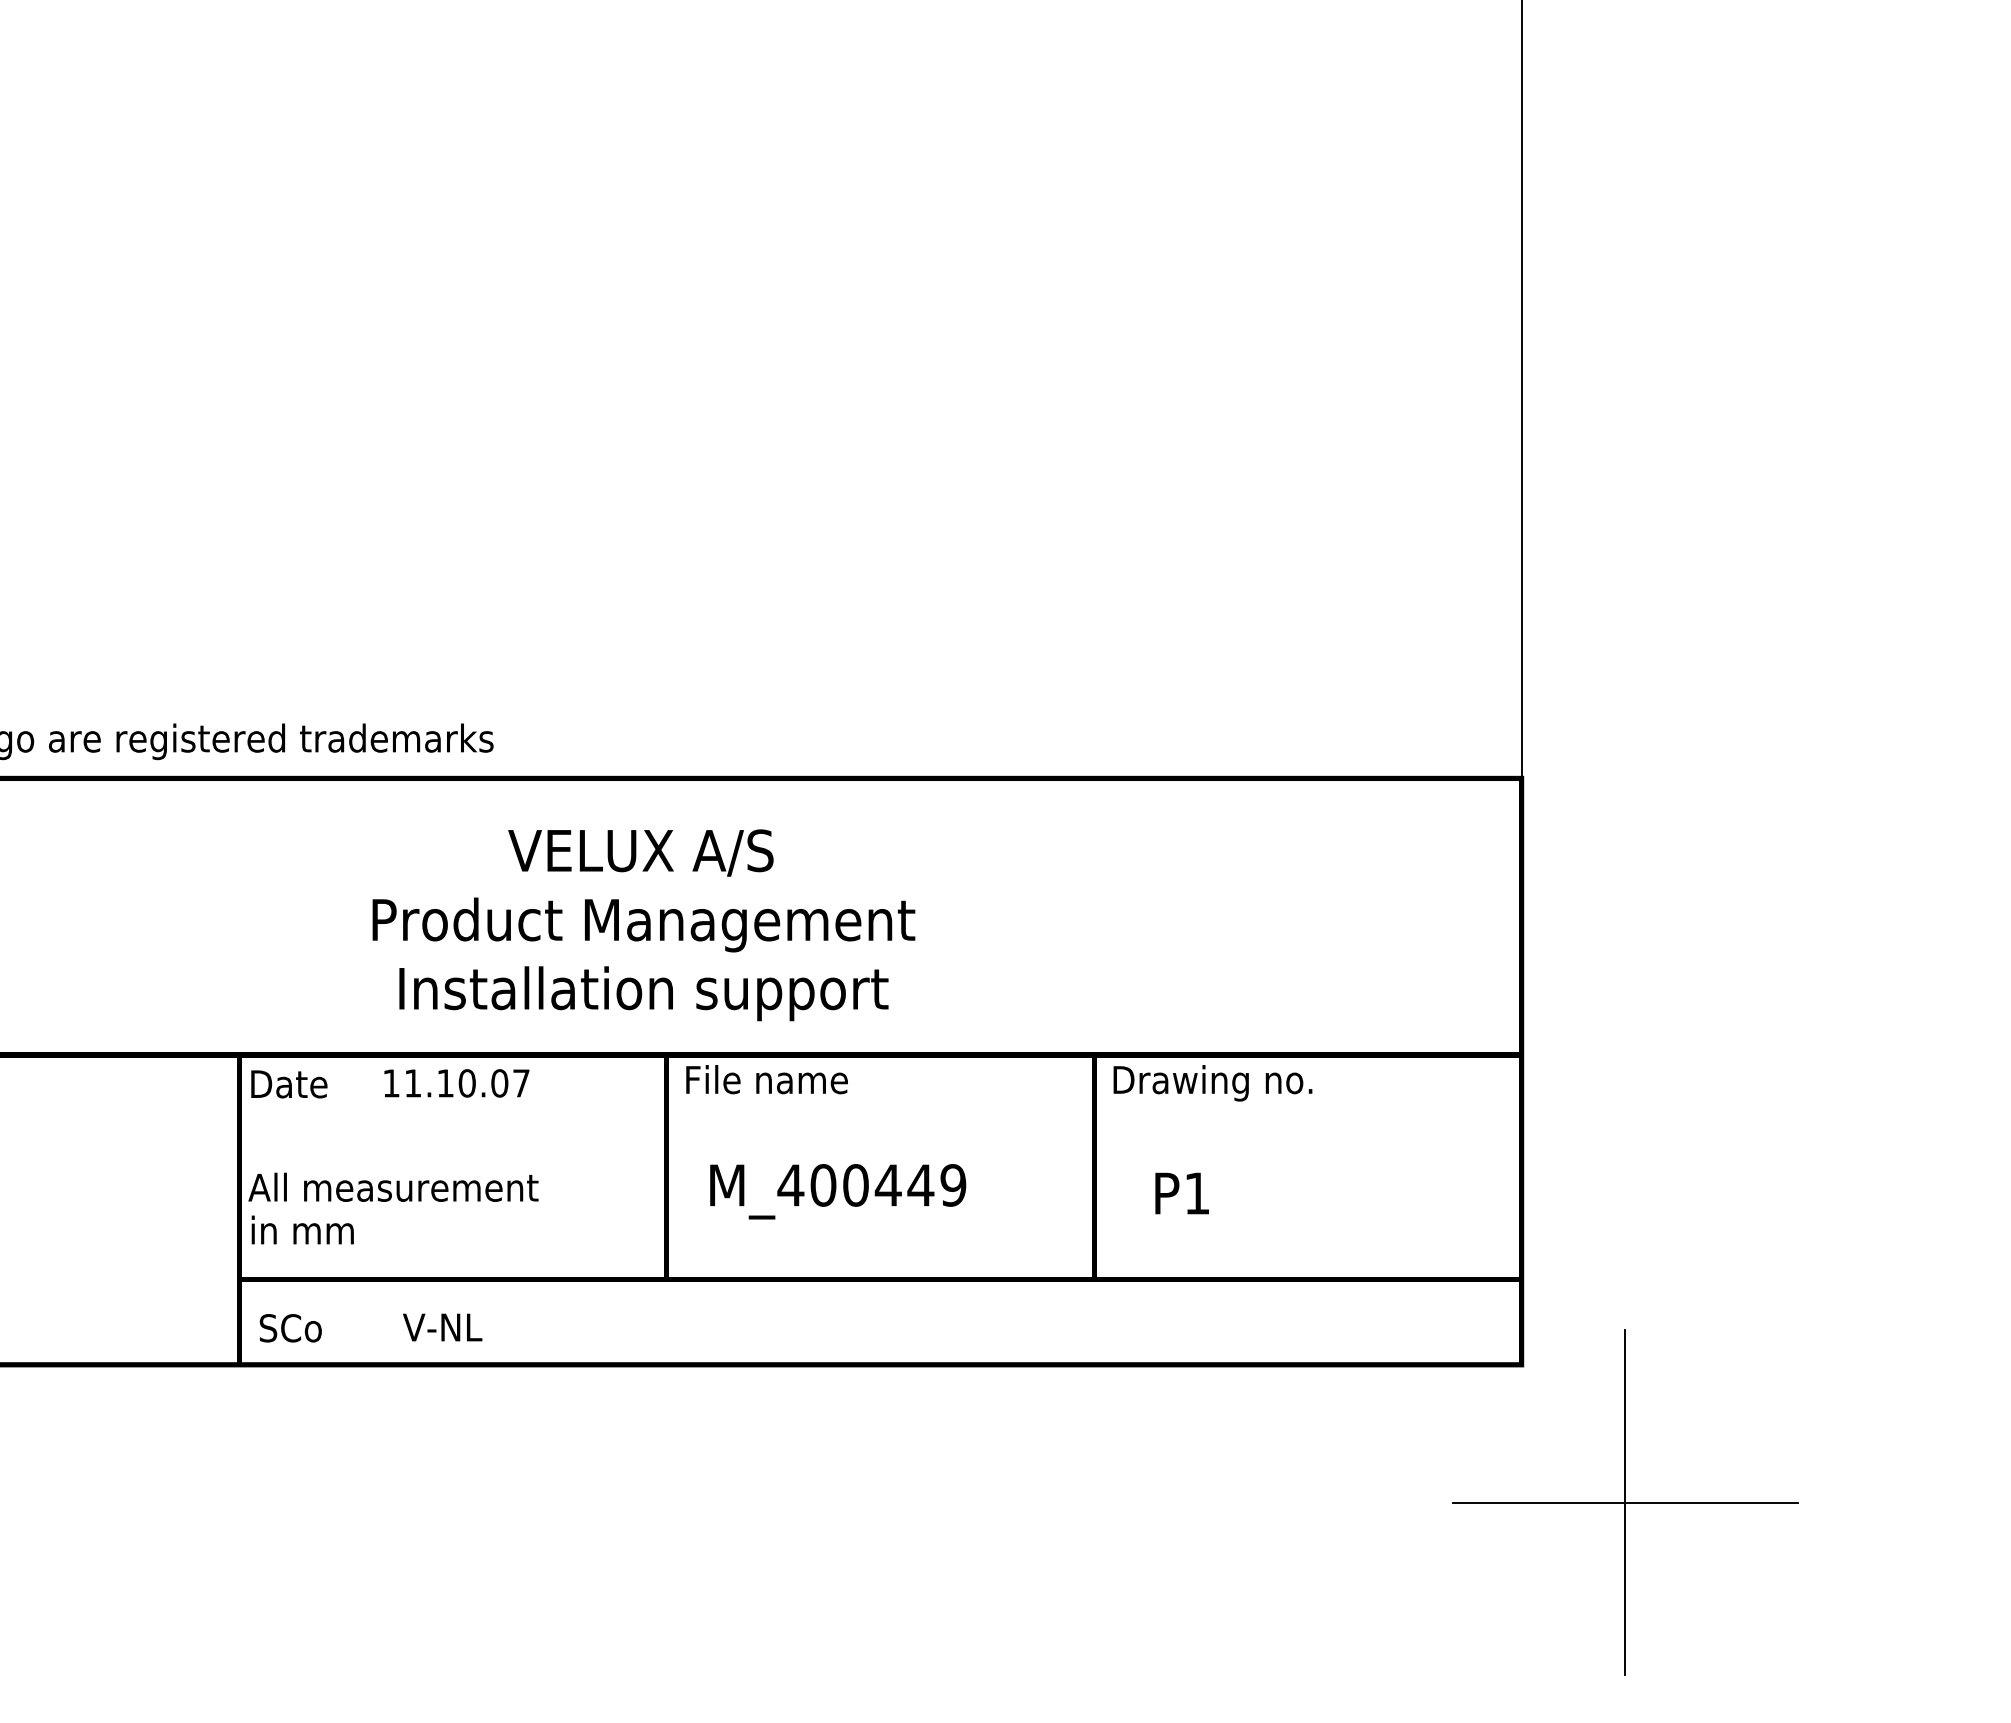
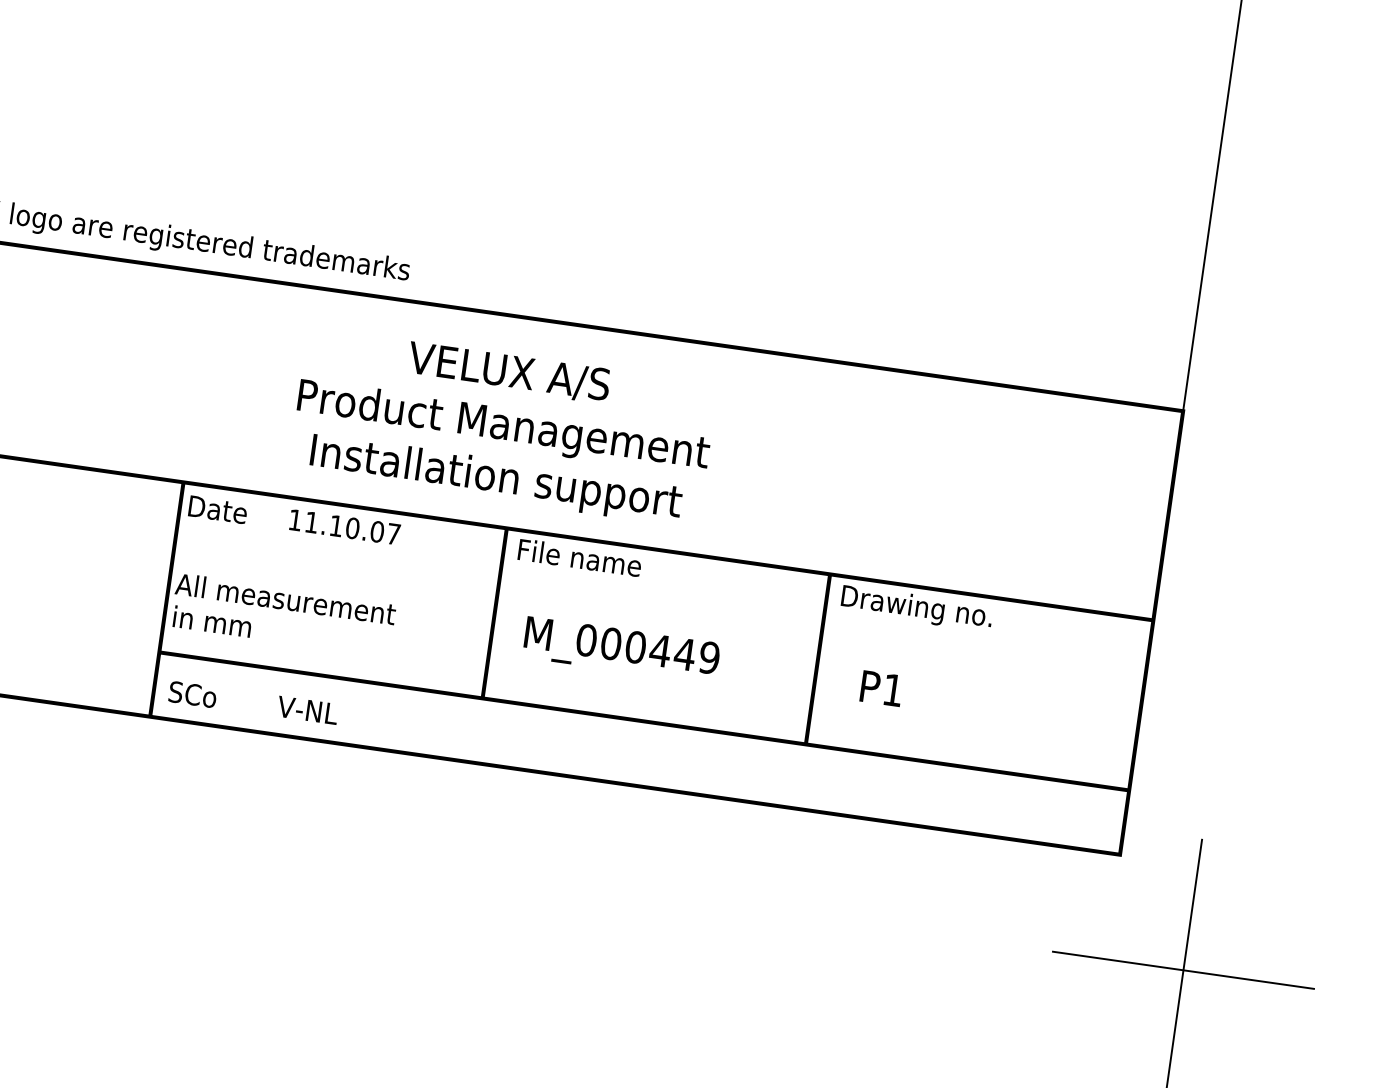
text: (790, 1185) -> (586, 640), M_400449 -> M_000449

